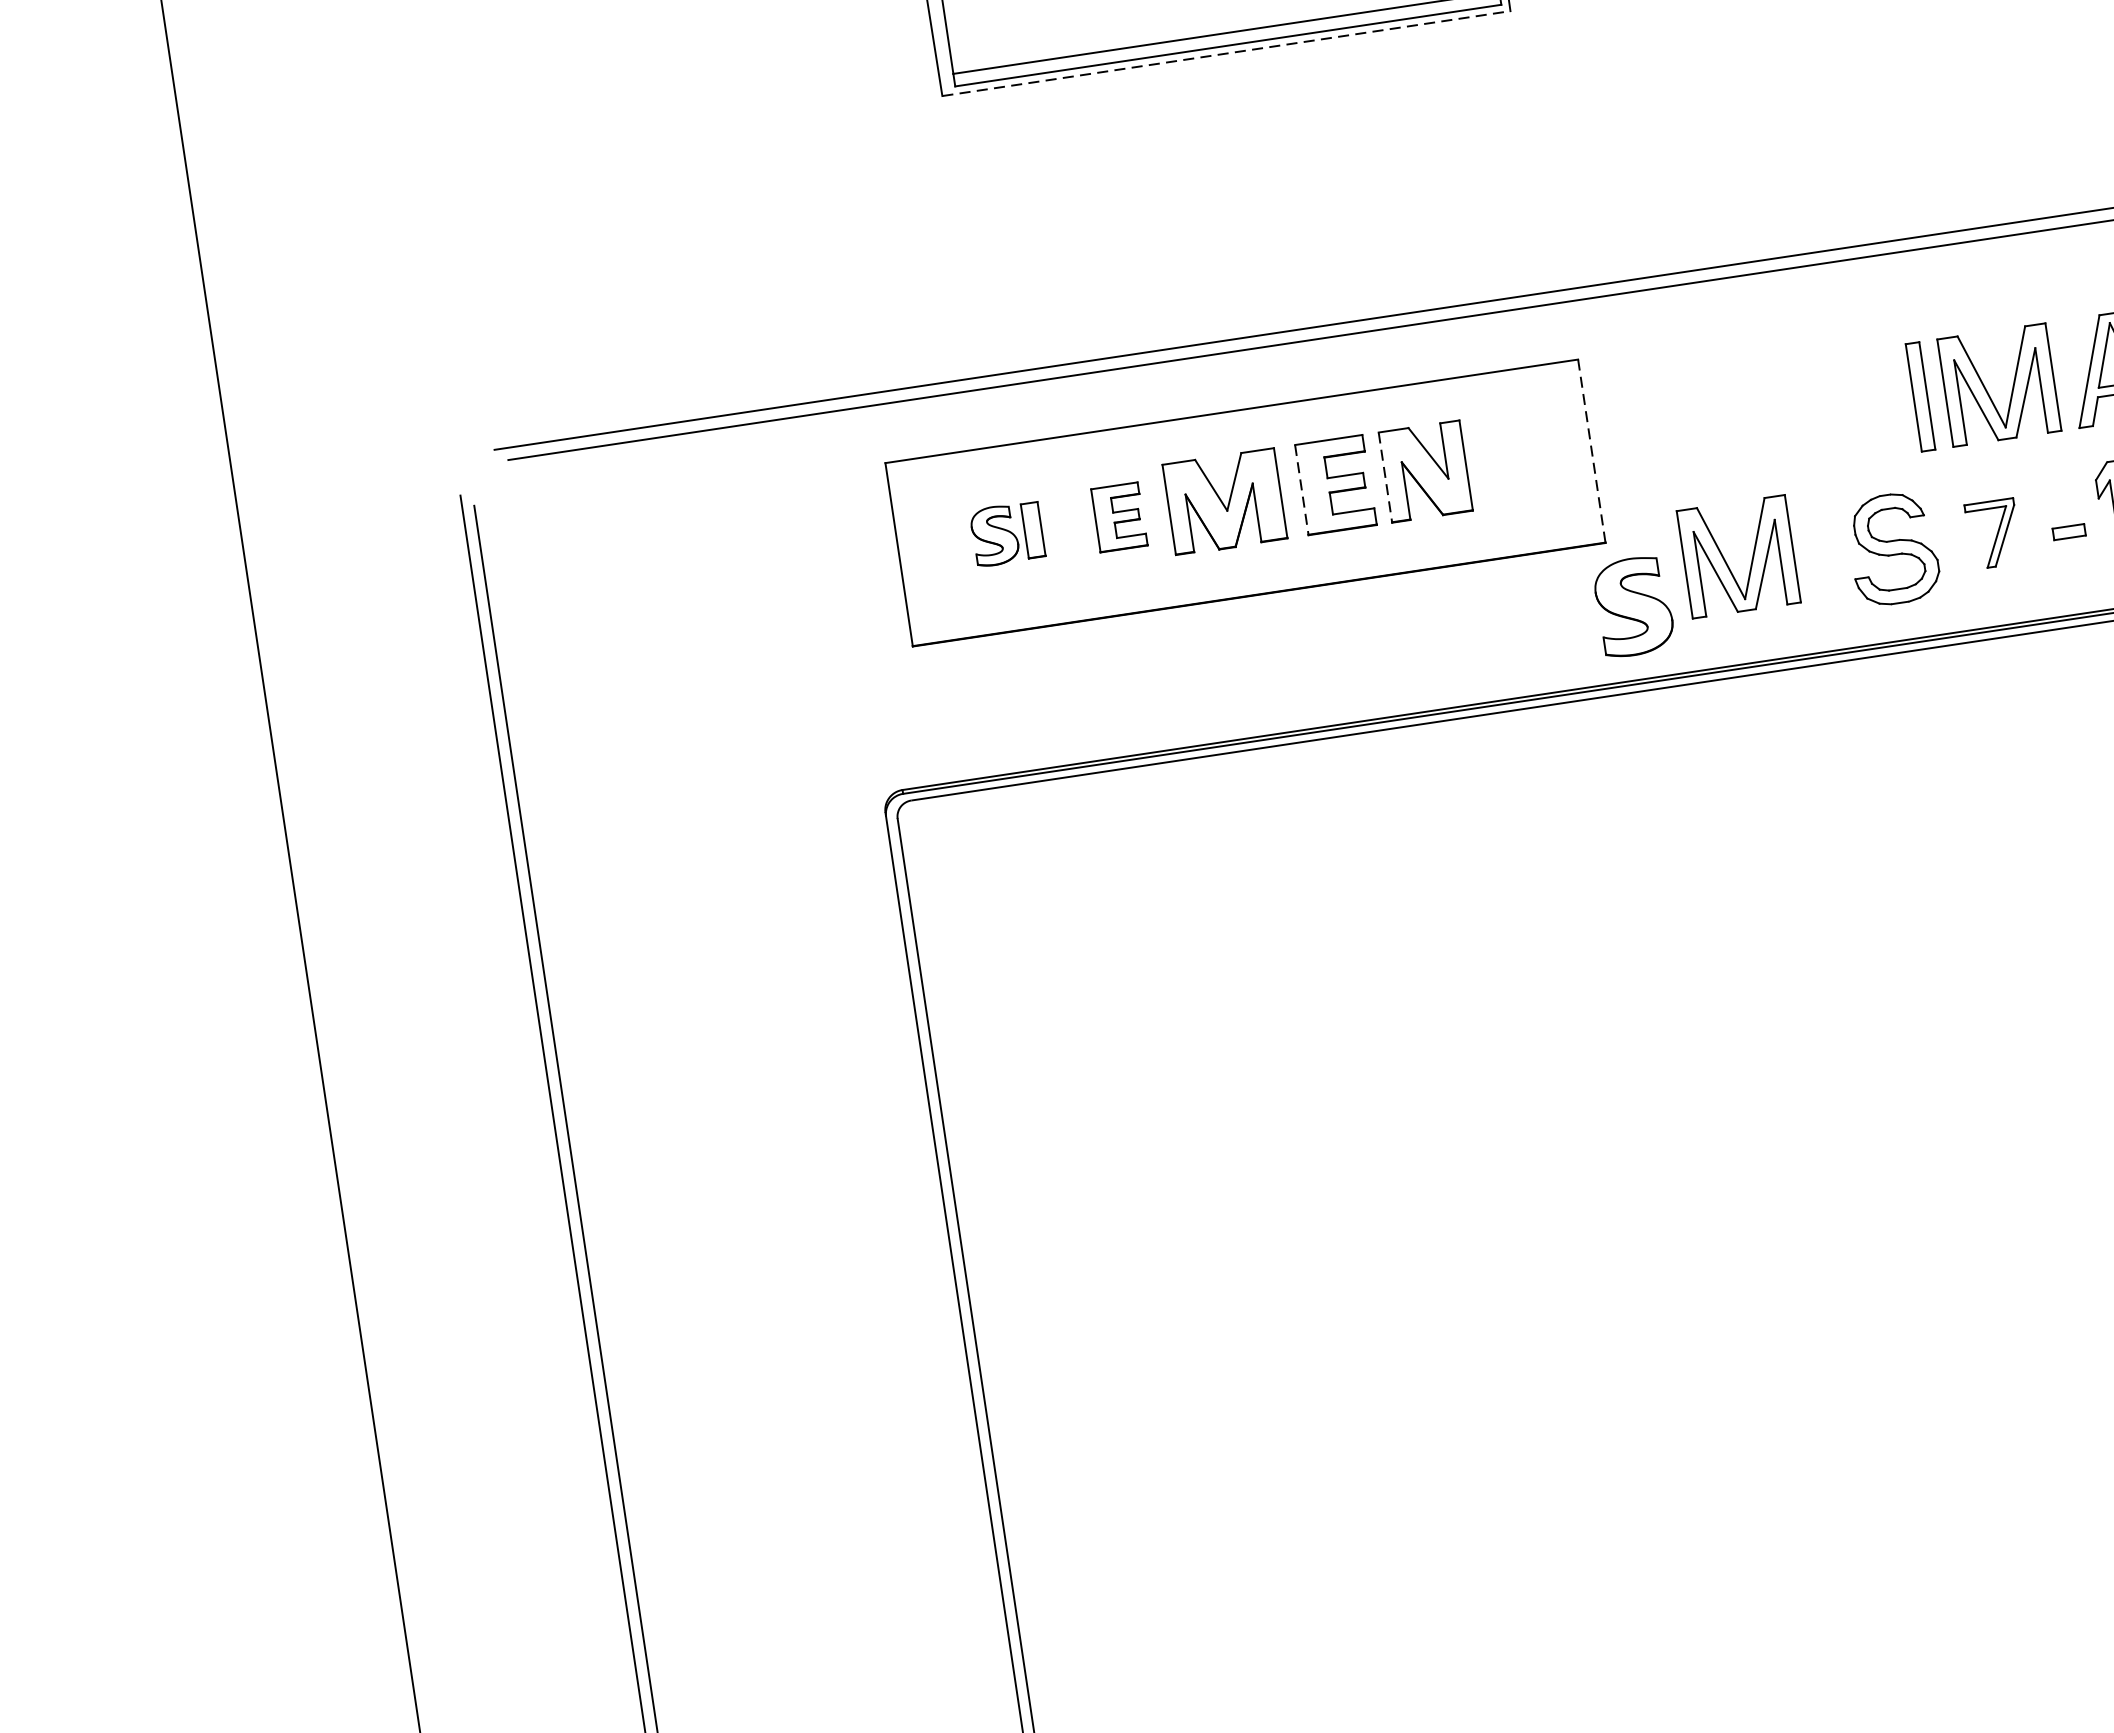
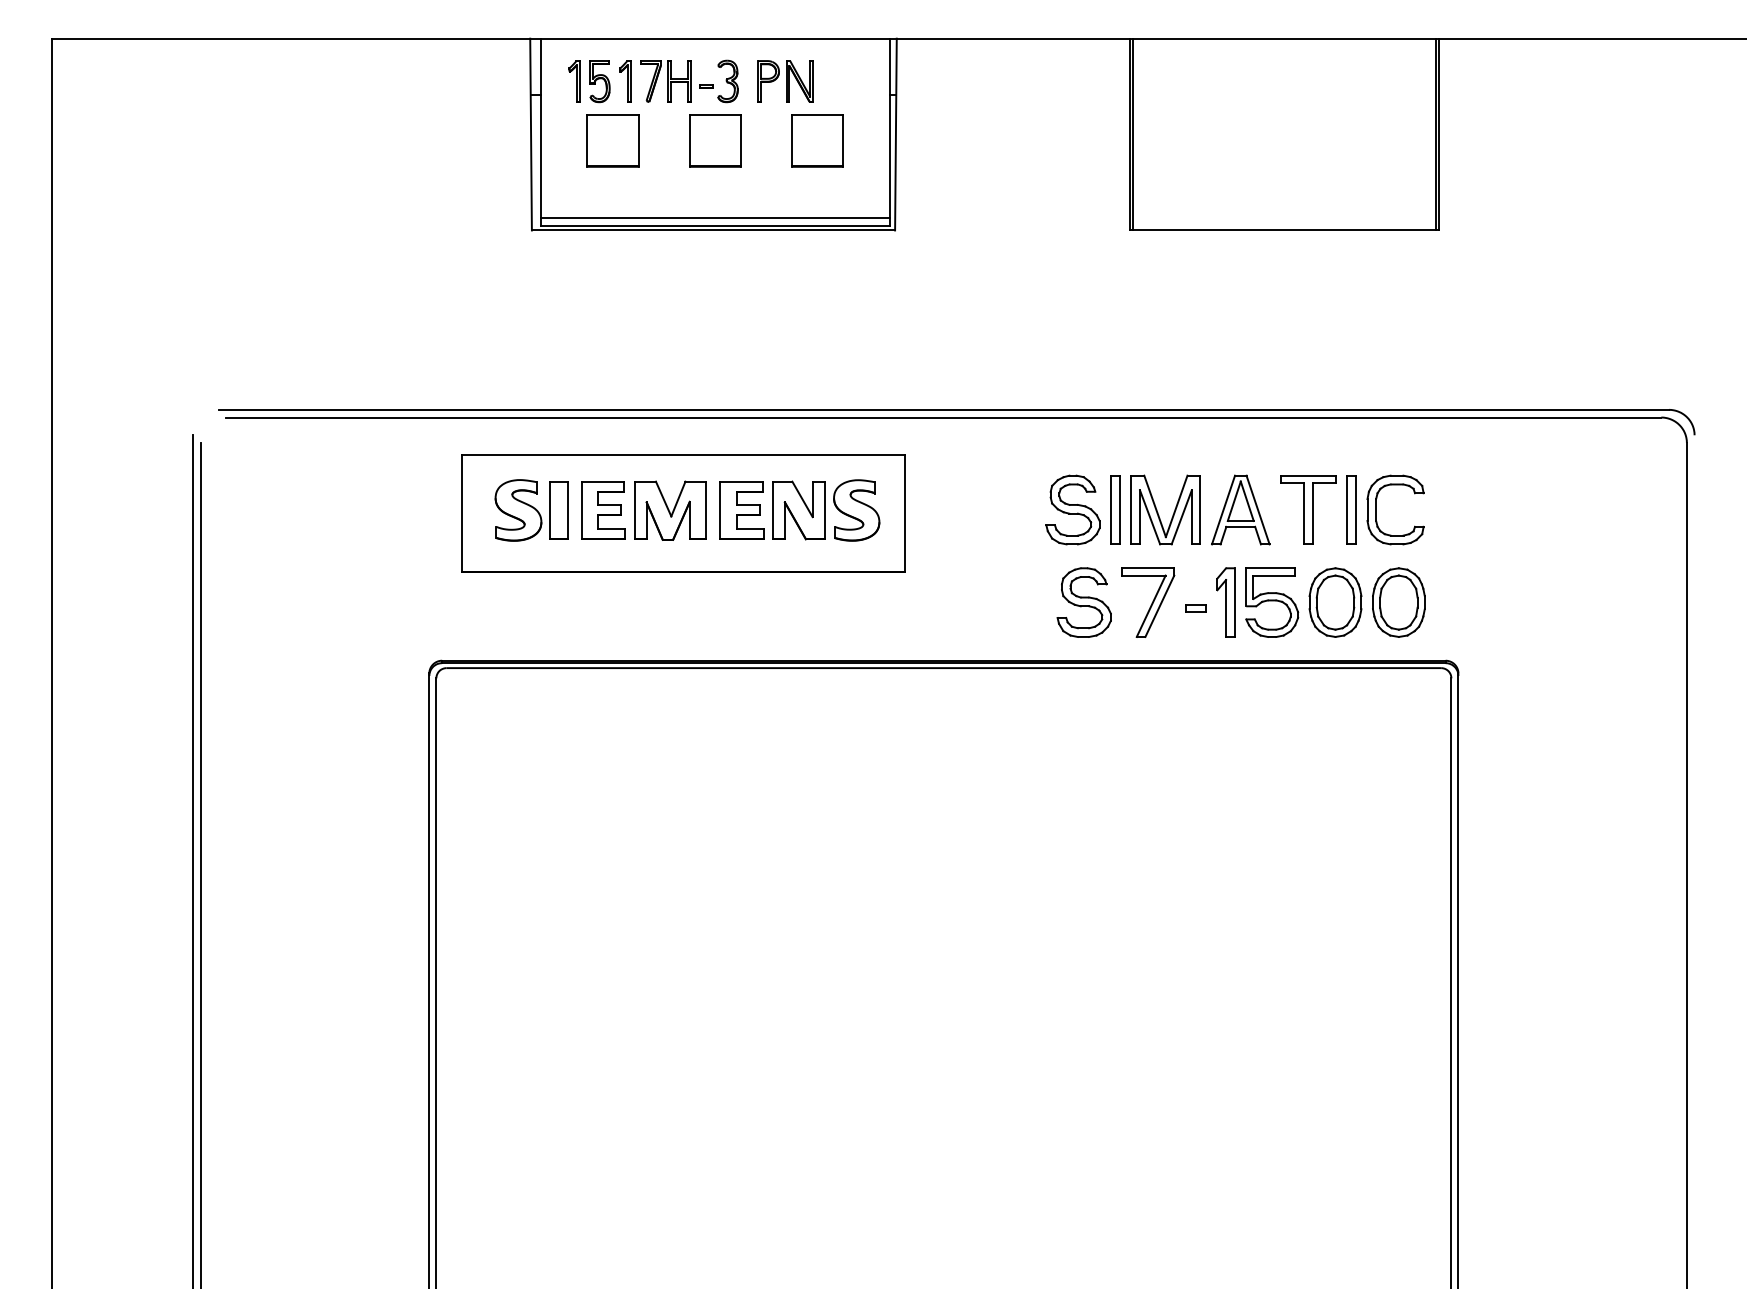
line: (1226, 53) -> (713, 230), dashed -> solid
part: (1853, 406) -> (1072, 509), added
line: (1591, 451) -> (904, 513), dashed -> solid
line: (1385, 477) -> (773, 510), dashed -> solid
line: (1301, 490) -> (719, 510), dashed -> solid
part: (1119, 517) -> (603, 510), size x1.43
part: (1993, 533) -> (1148, 602), size x1.67
part: (1007, 534) -> (531, 510), size x1.67
part: (1727, 562) -> (979, 595), removed
part: (1633, 606) -> (856, 510), moved

